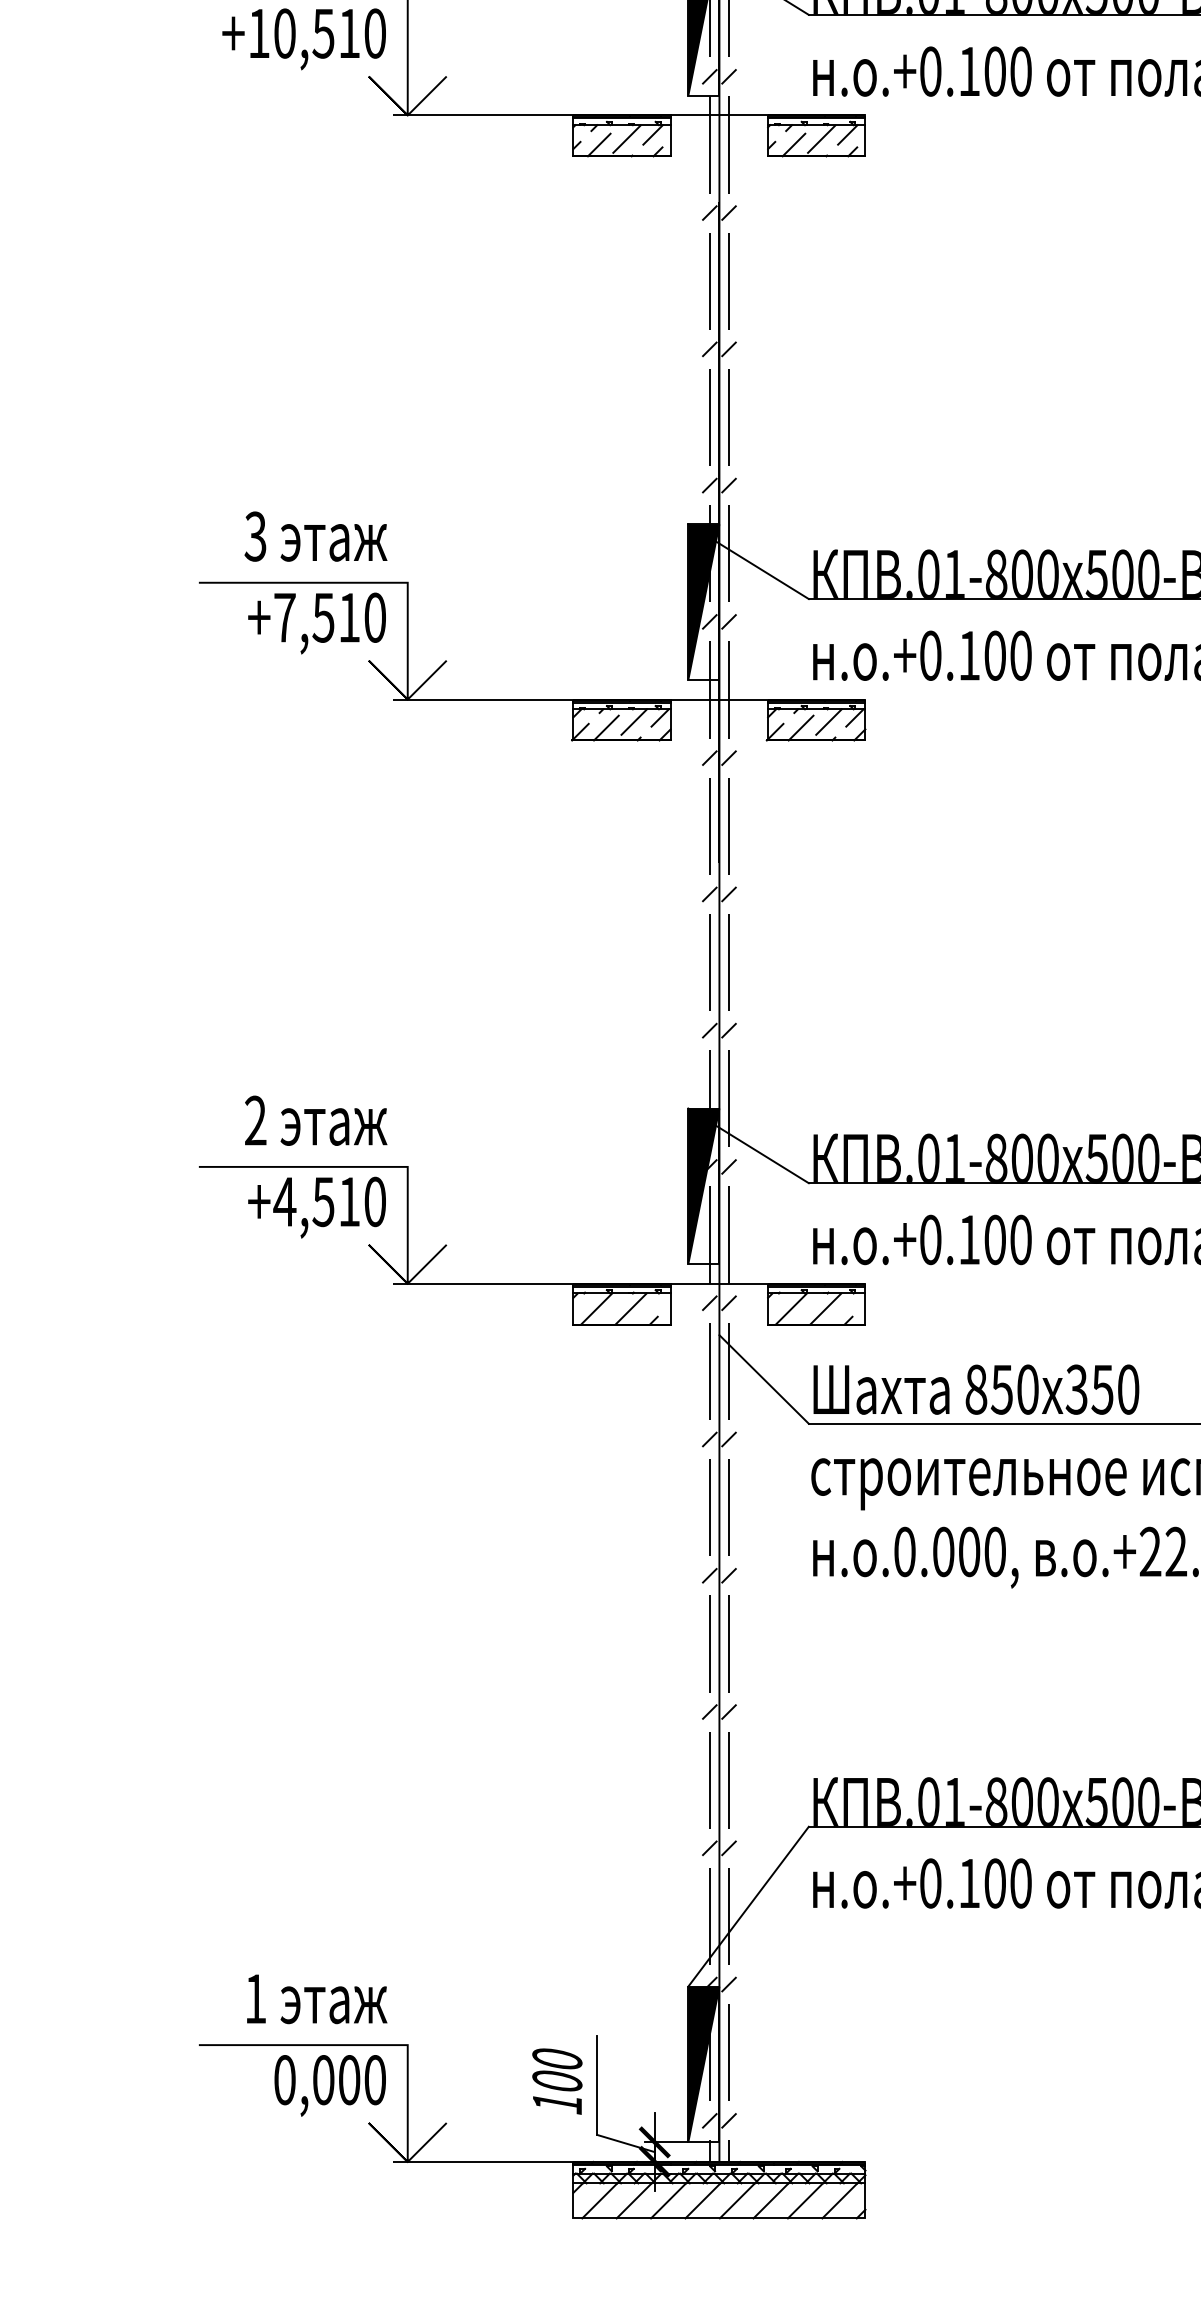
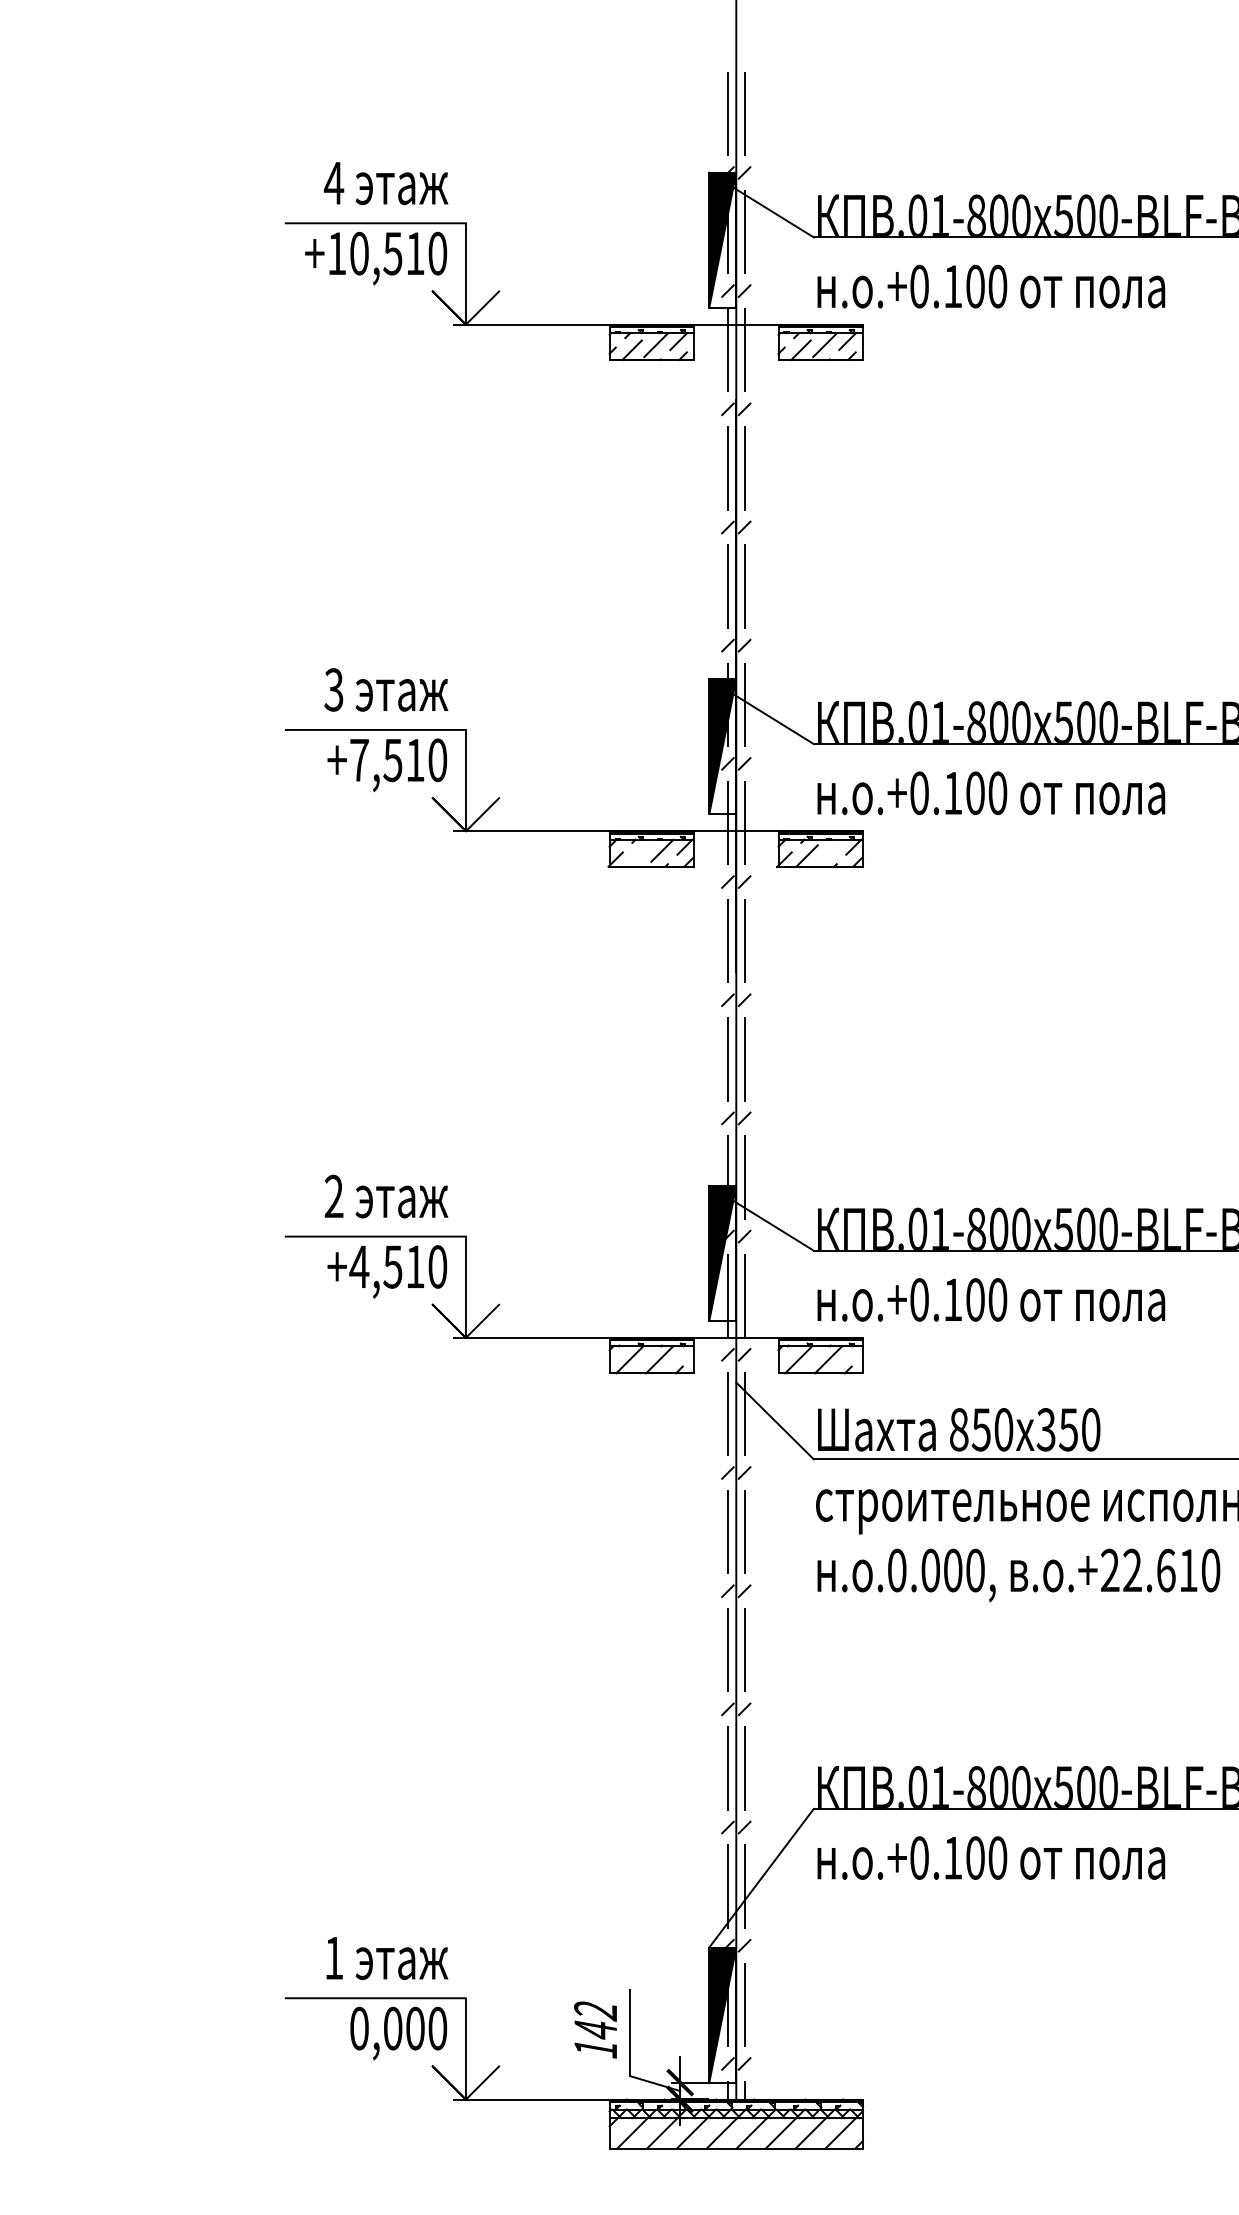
line: (829, 721) -> (831, 850), removed
line: (605, 727) -> (637, 855), removed
text: (557, 2070) -> (595, 2020), 100 -> 142

